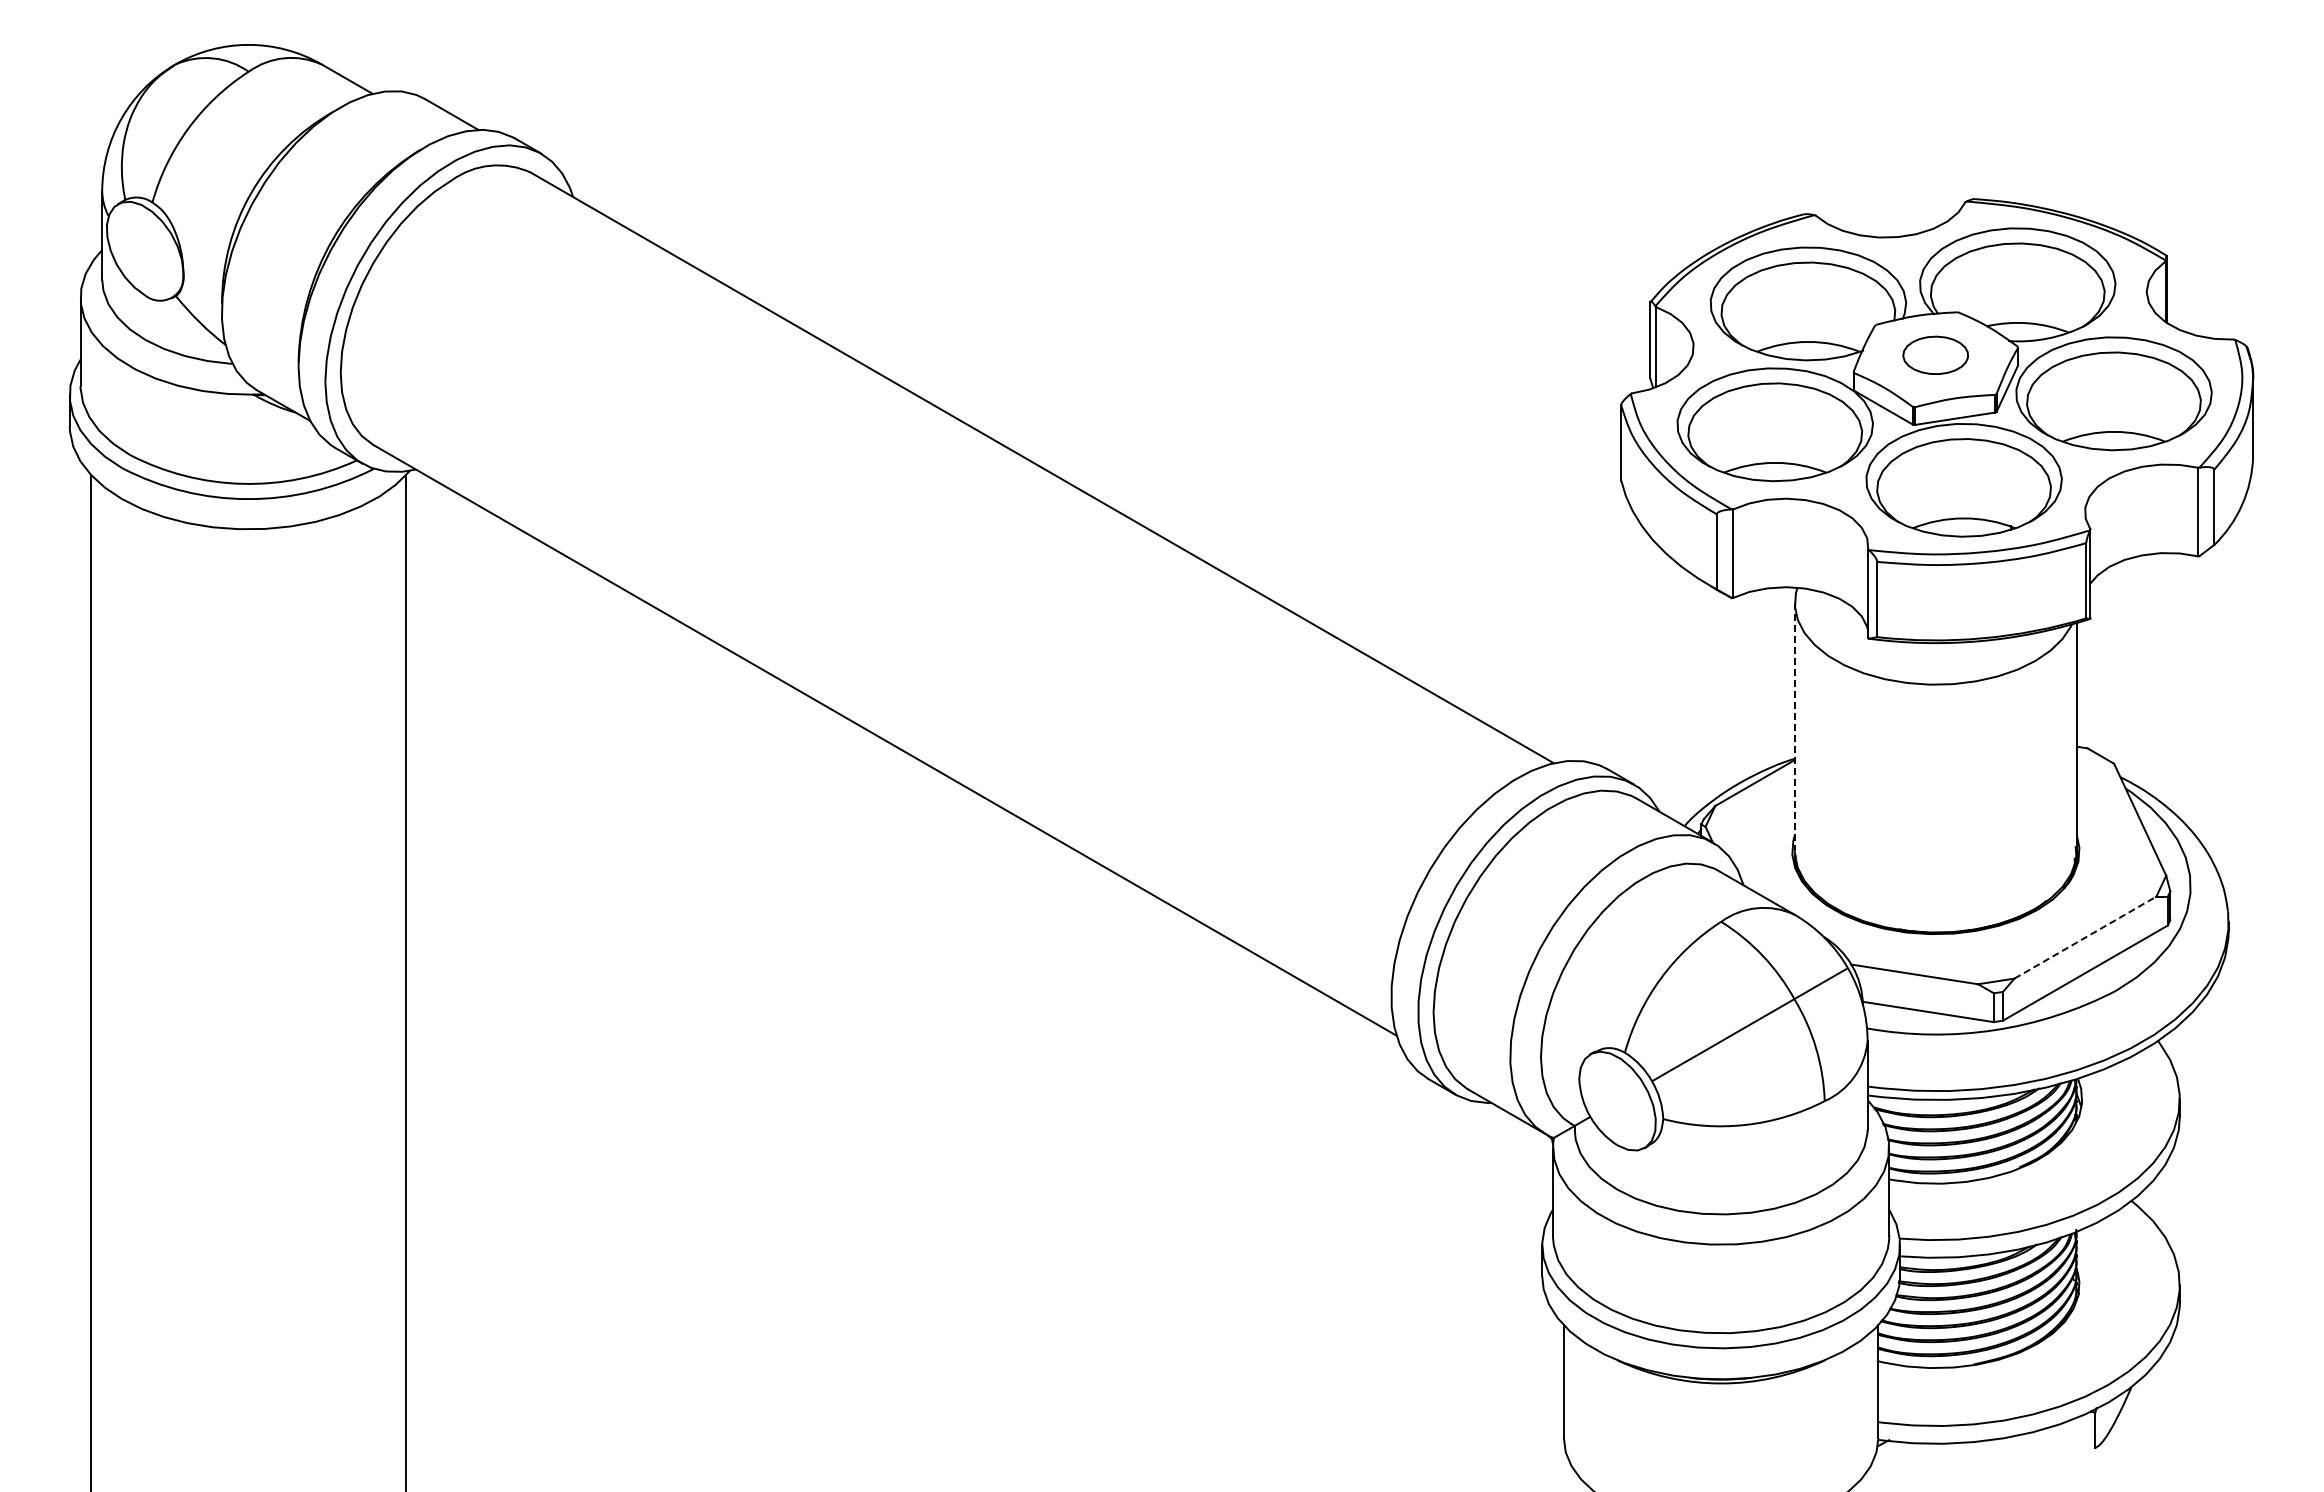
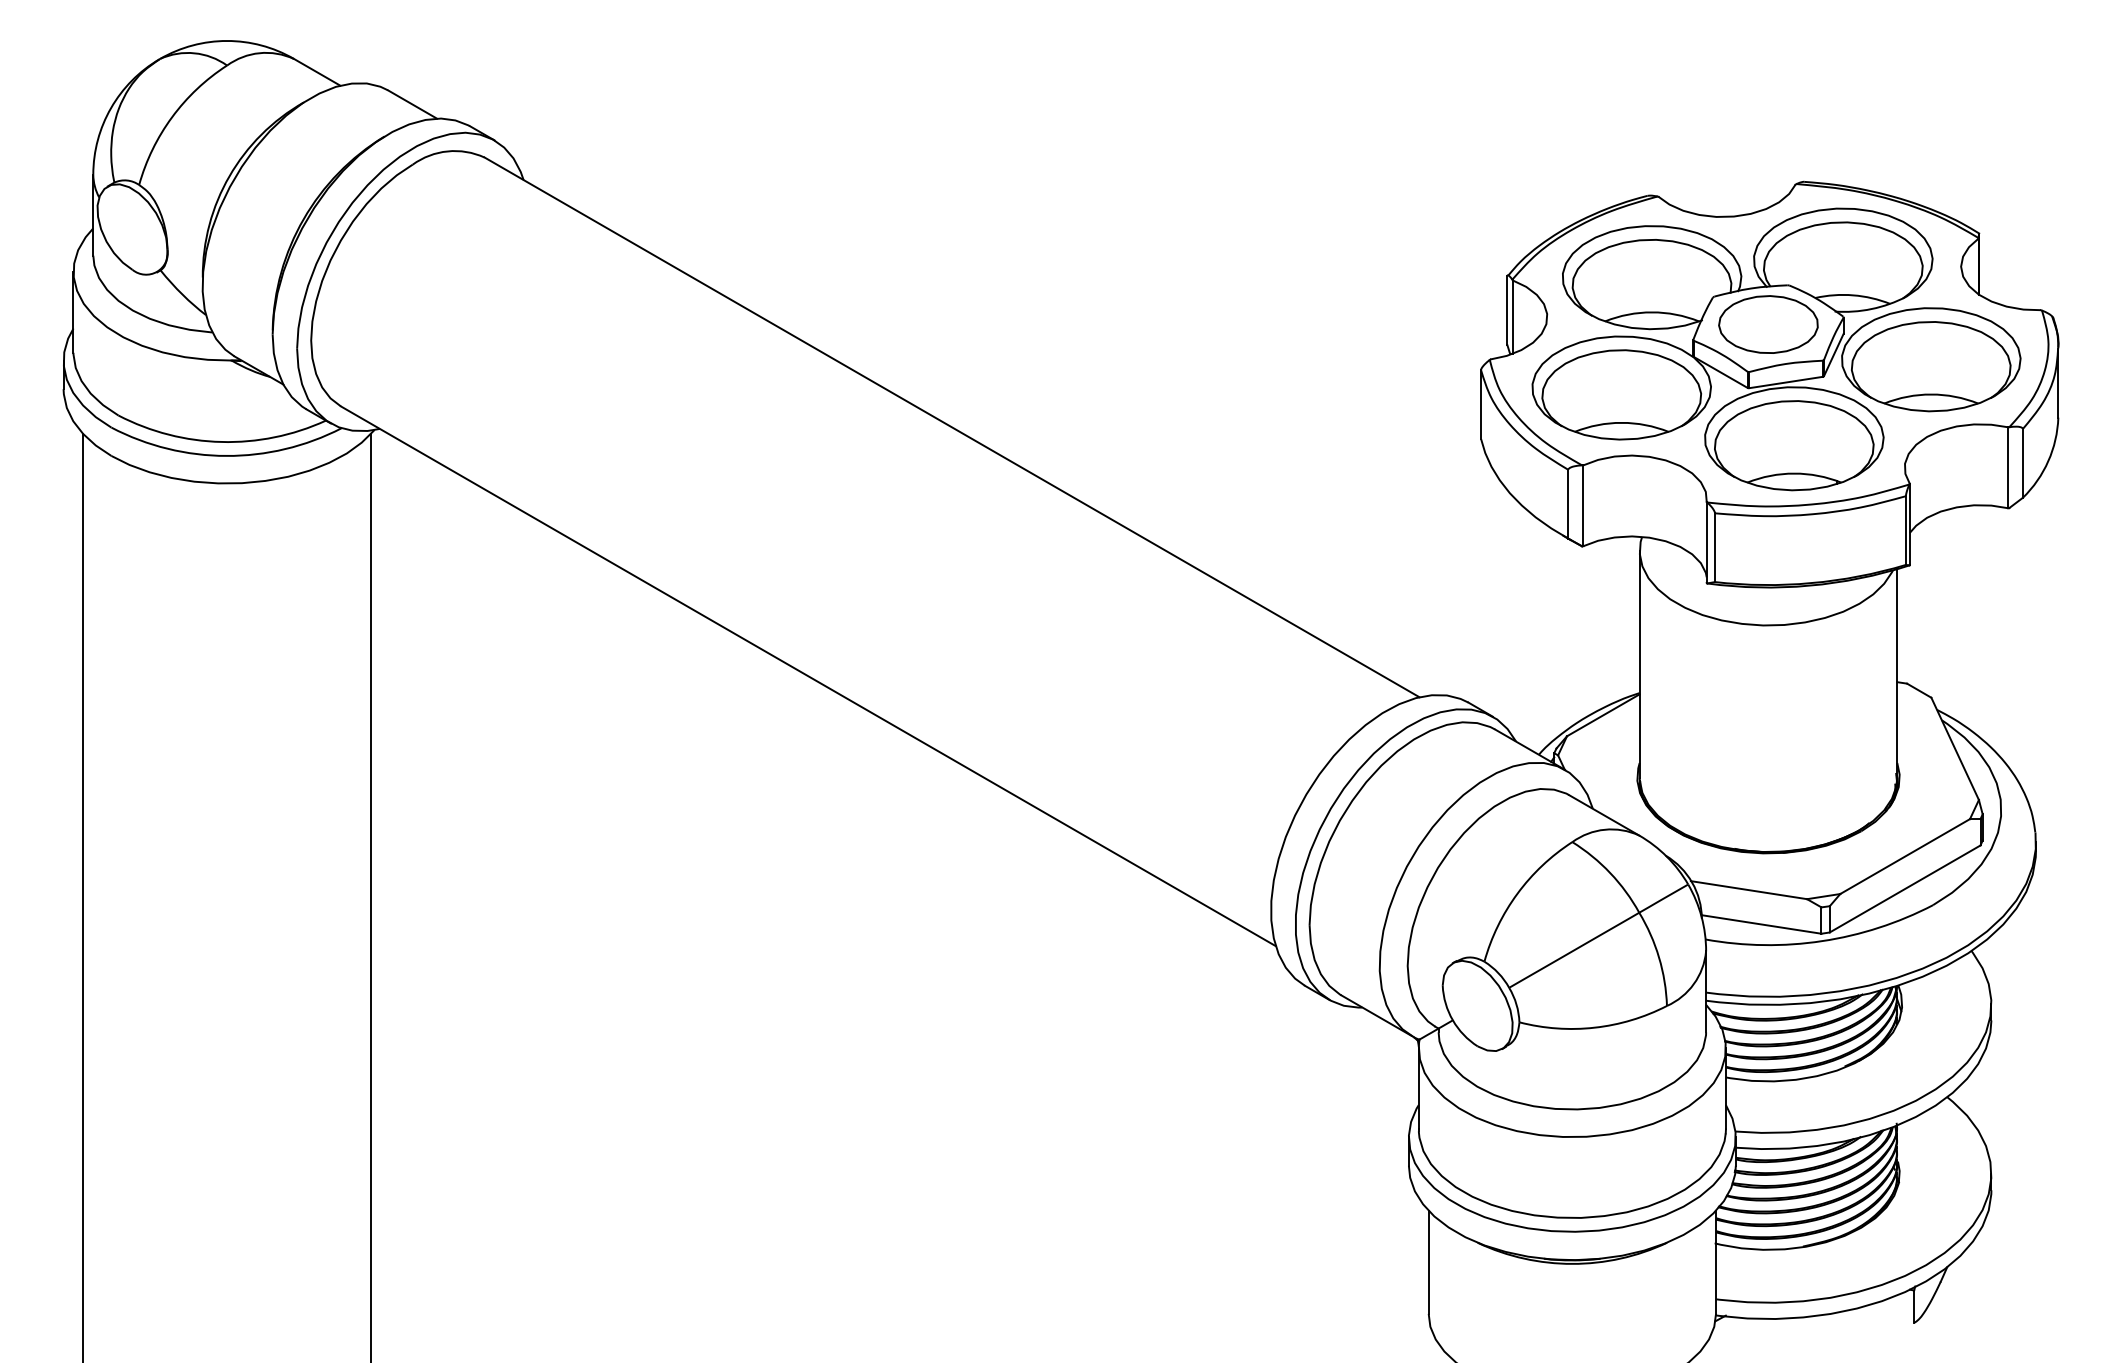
part: (1935, 355) -> (1768, 324), size x1.67
line: (1794, 727) -> (1639, 664), dashed -> solid
line: (2085, 937) -> (1905, 856), dashed -> solid

